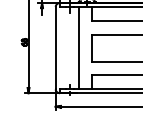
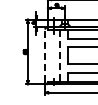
line: (56, 47) -> (45, 55), solid -> dashed
line: (78, 49) -> (59, 56), solid -> dashed

